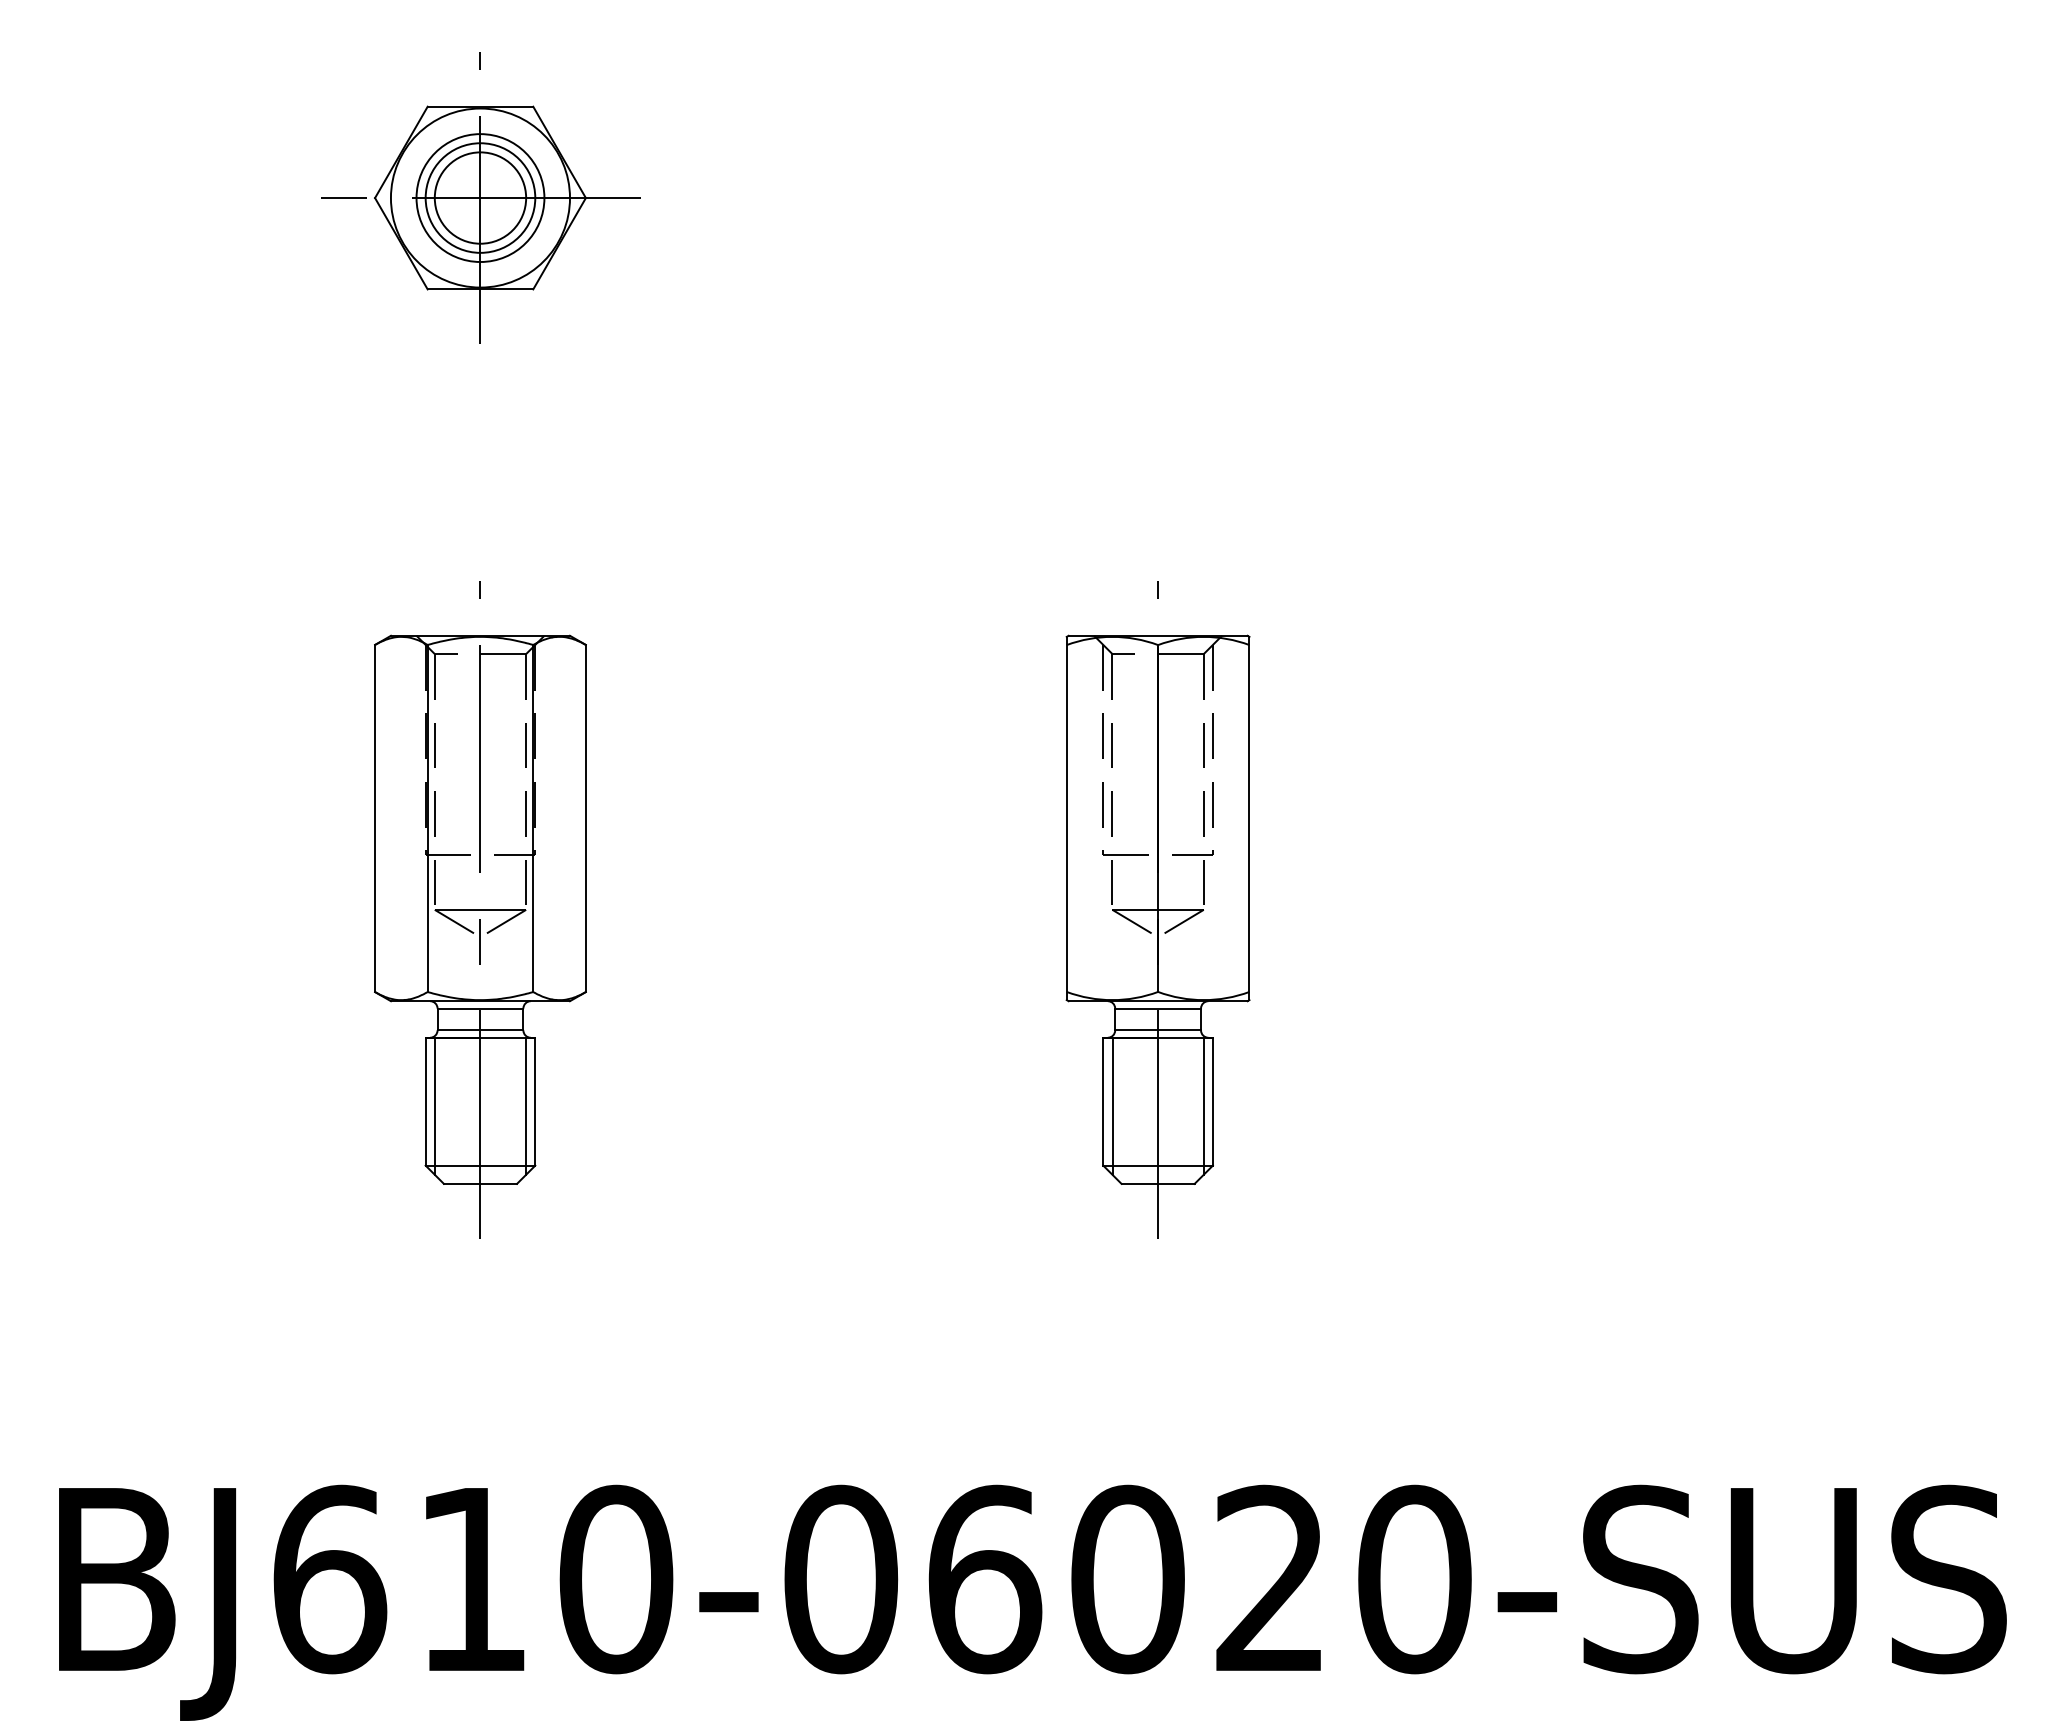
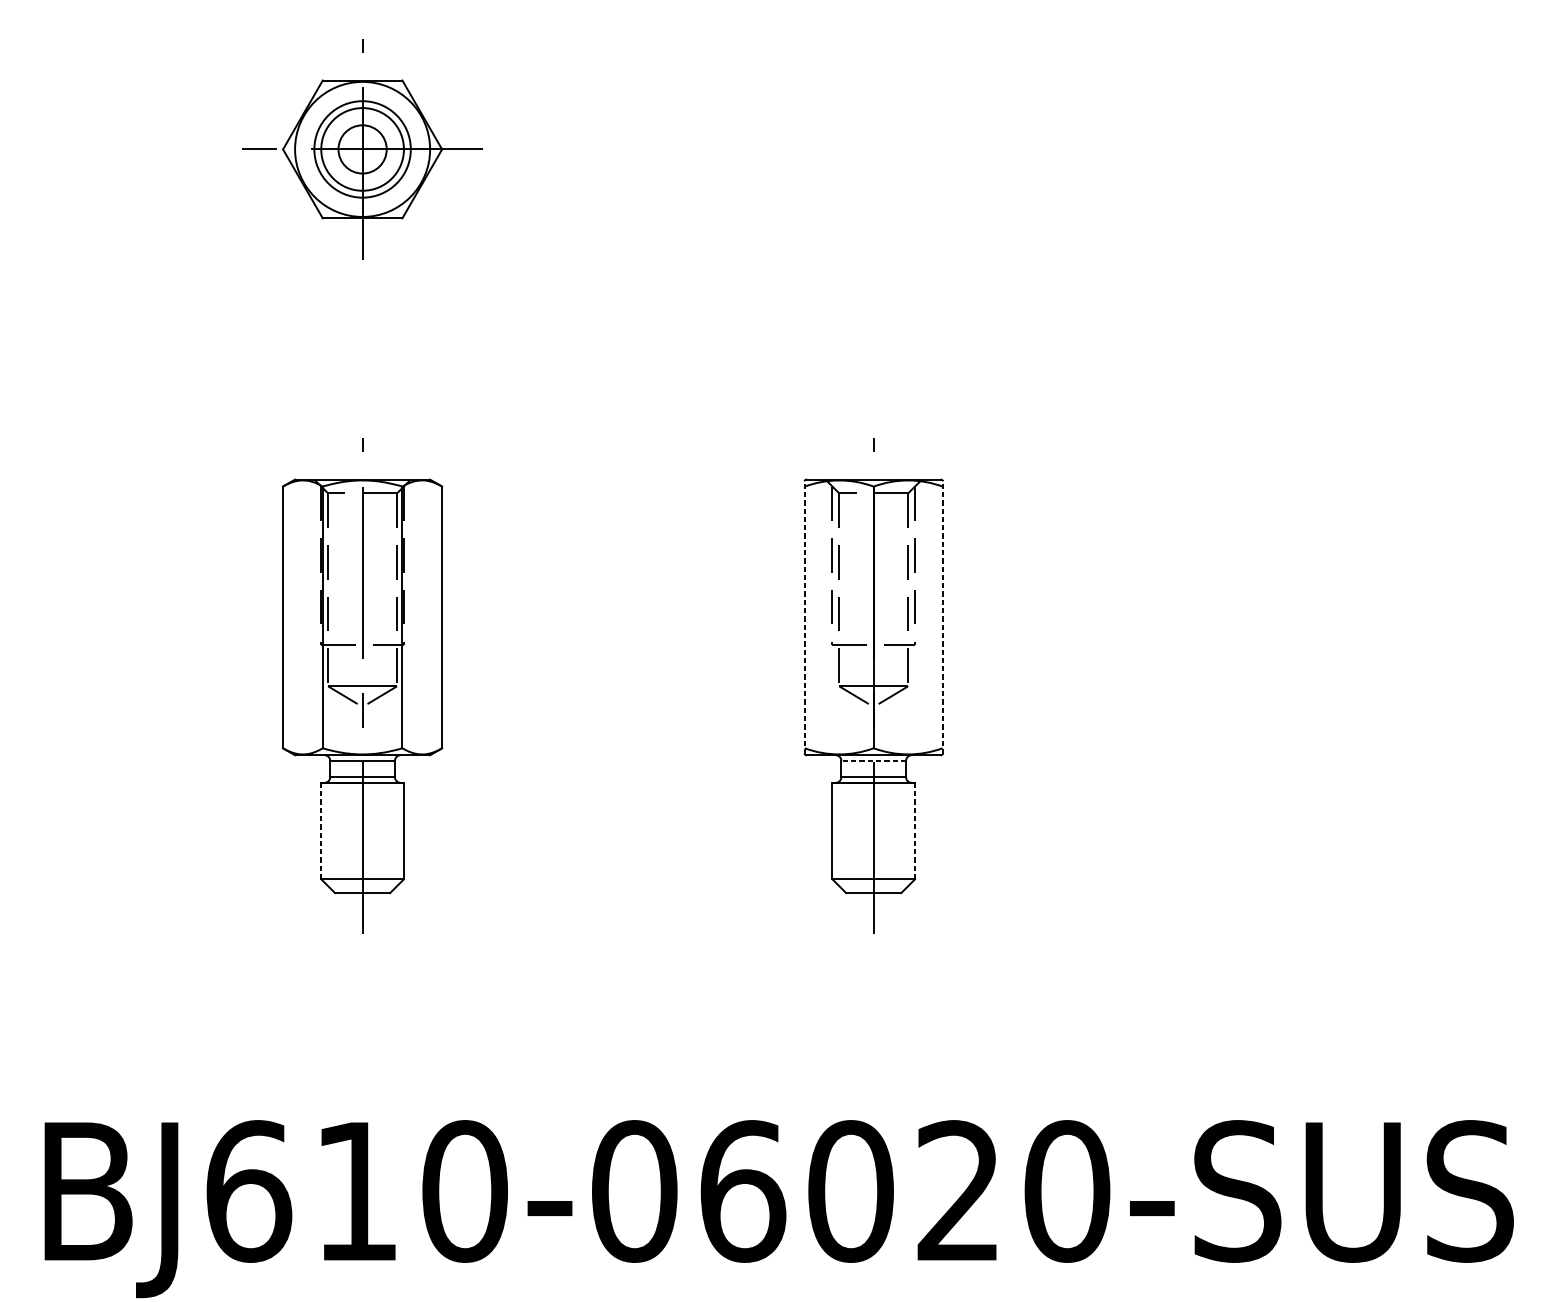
circle: (480, 197) -> (362, 149), size x0.7
line: (1066, 818) -> (804, 617), solid -> dashed
line: (1249, 818) -> (942, 617), solid -> dashed
line: (1158, 1008) -> (874, 760), solid -> dashed
line: (425, 1101) -> (321, 830), solid -> dashed
line: (1212, 1101) -> (914, 830), solid -> dashed
line: (434, 1105) -> (327, 833), removed
line: (525, 1105) -> (396, 833), removed
line: (1112, 1105) -> (839, 833), removed
line: (1203, 1105) -> (907, 833), removed

